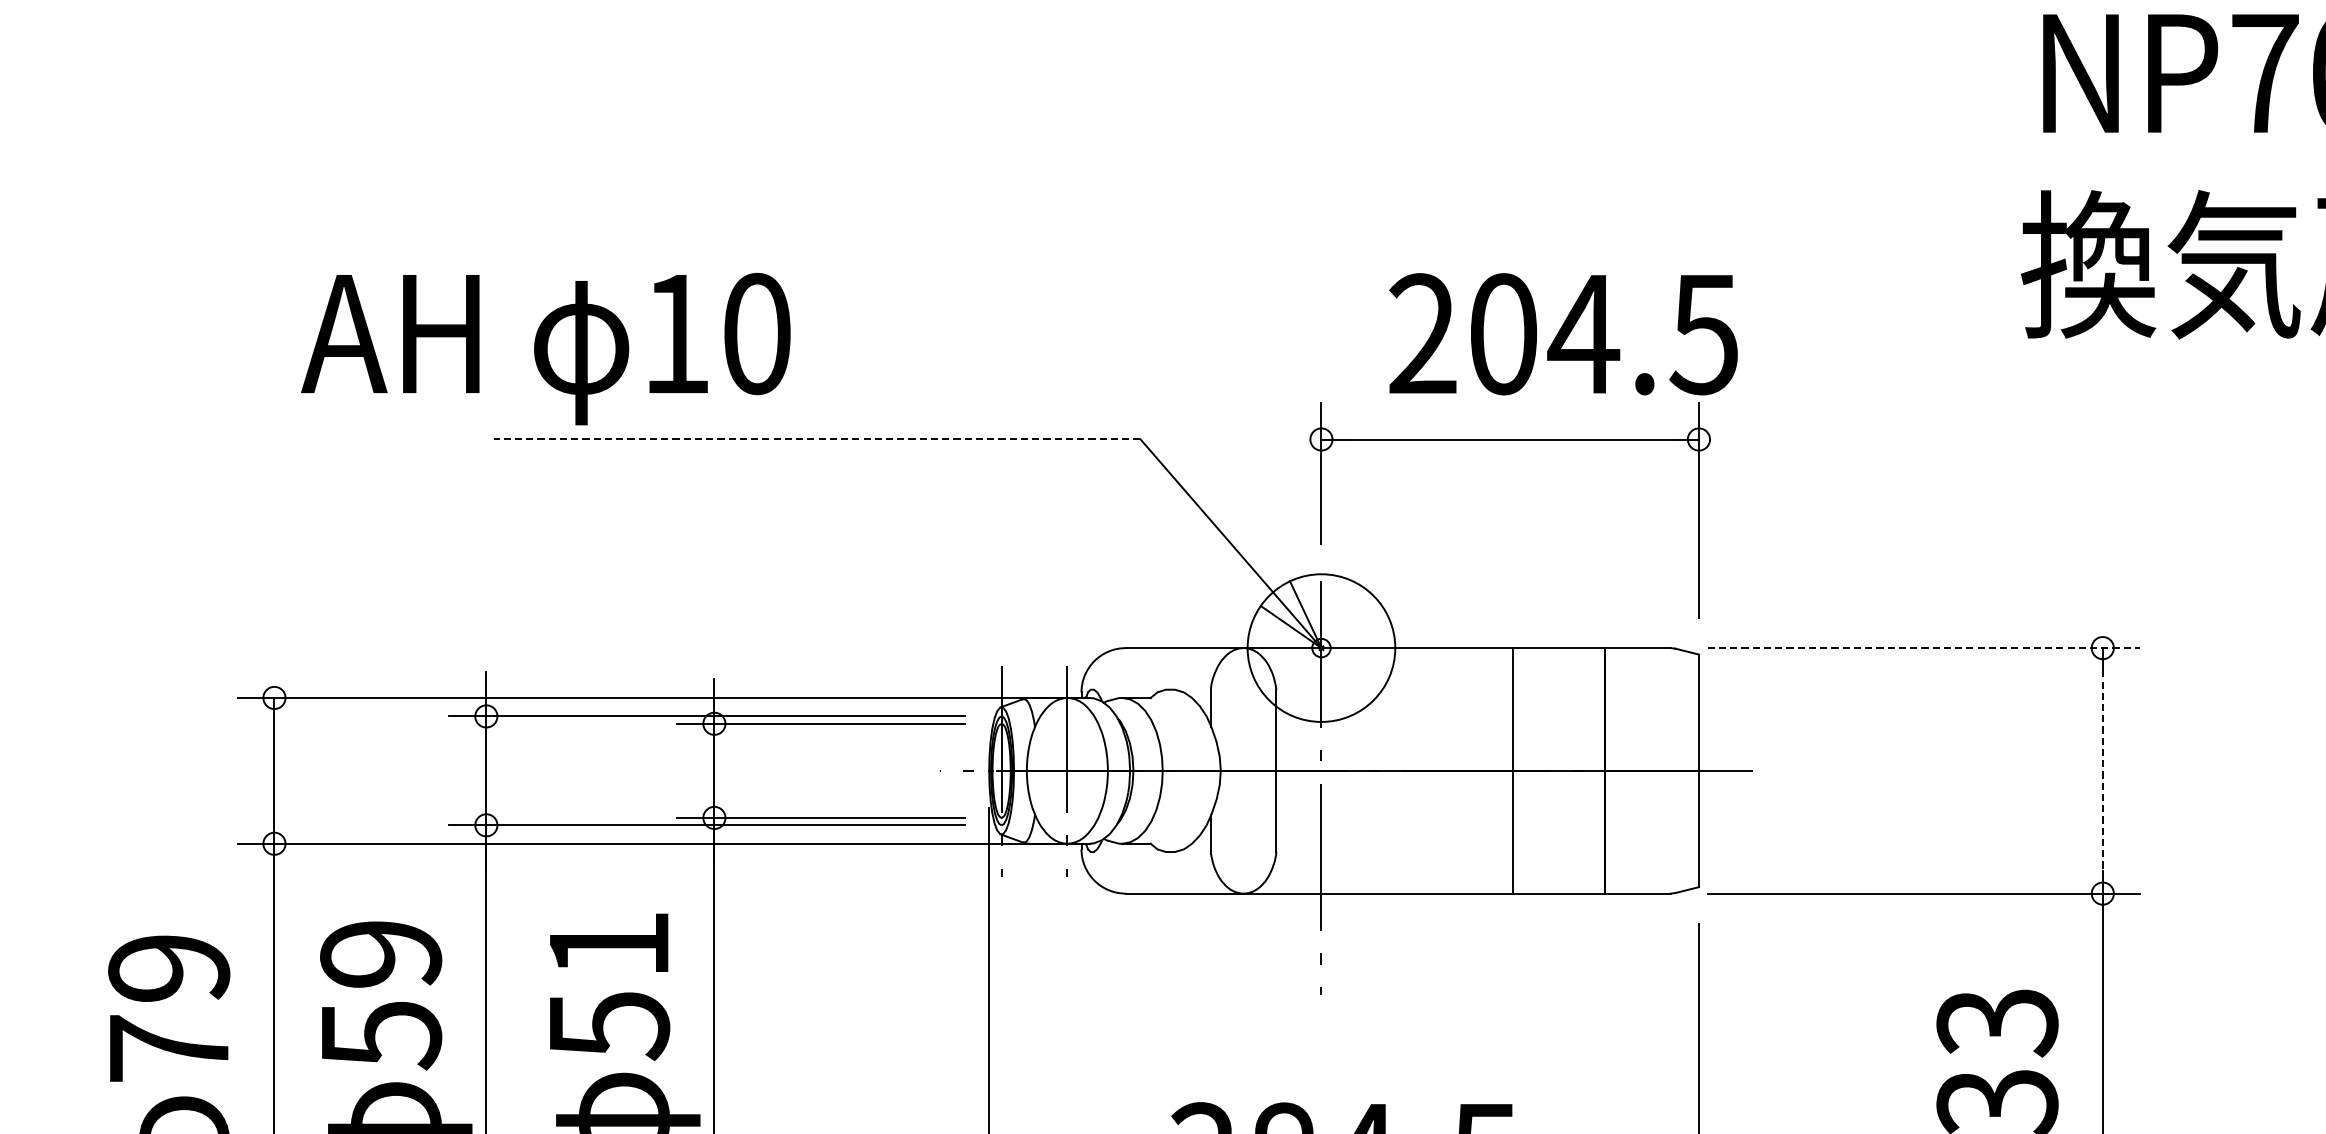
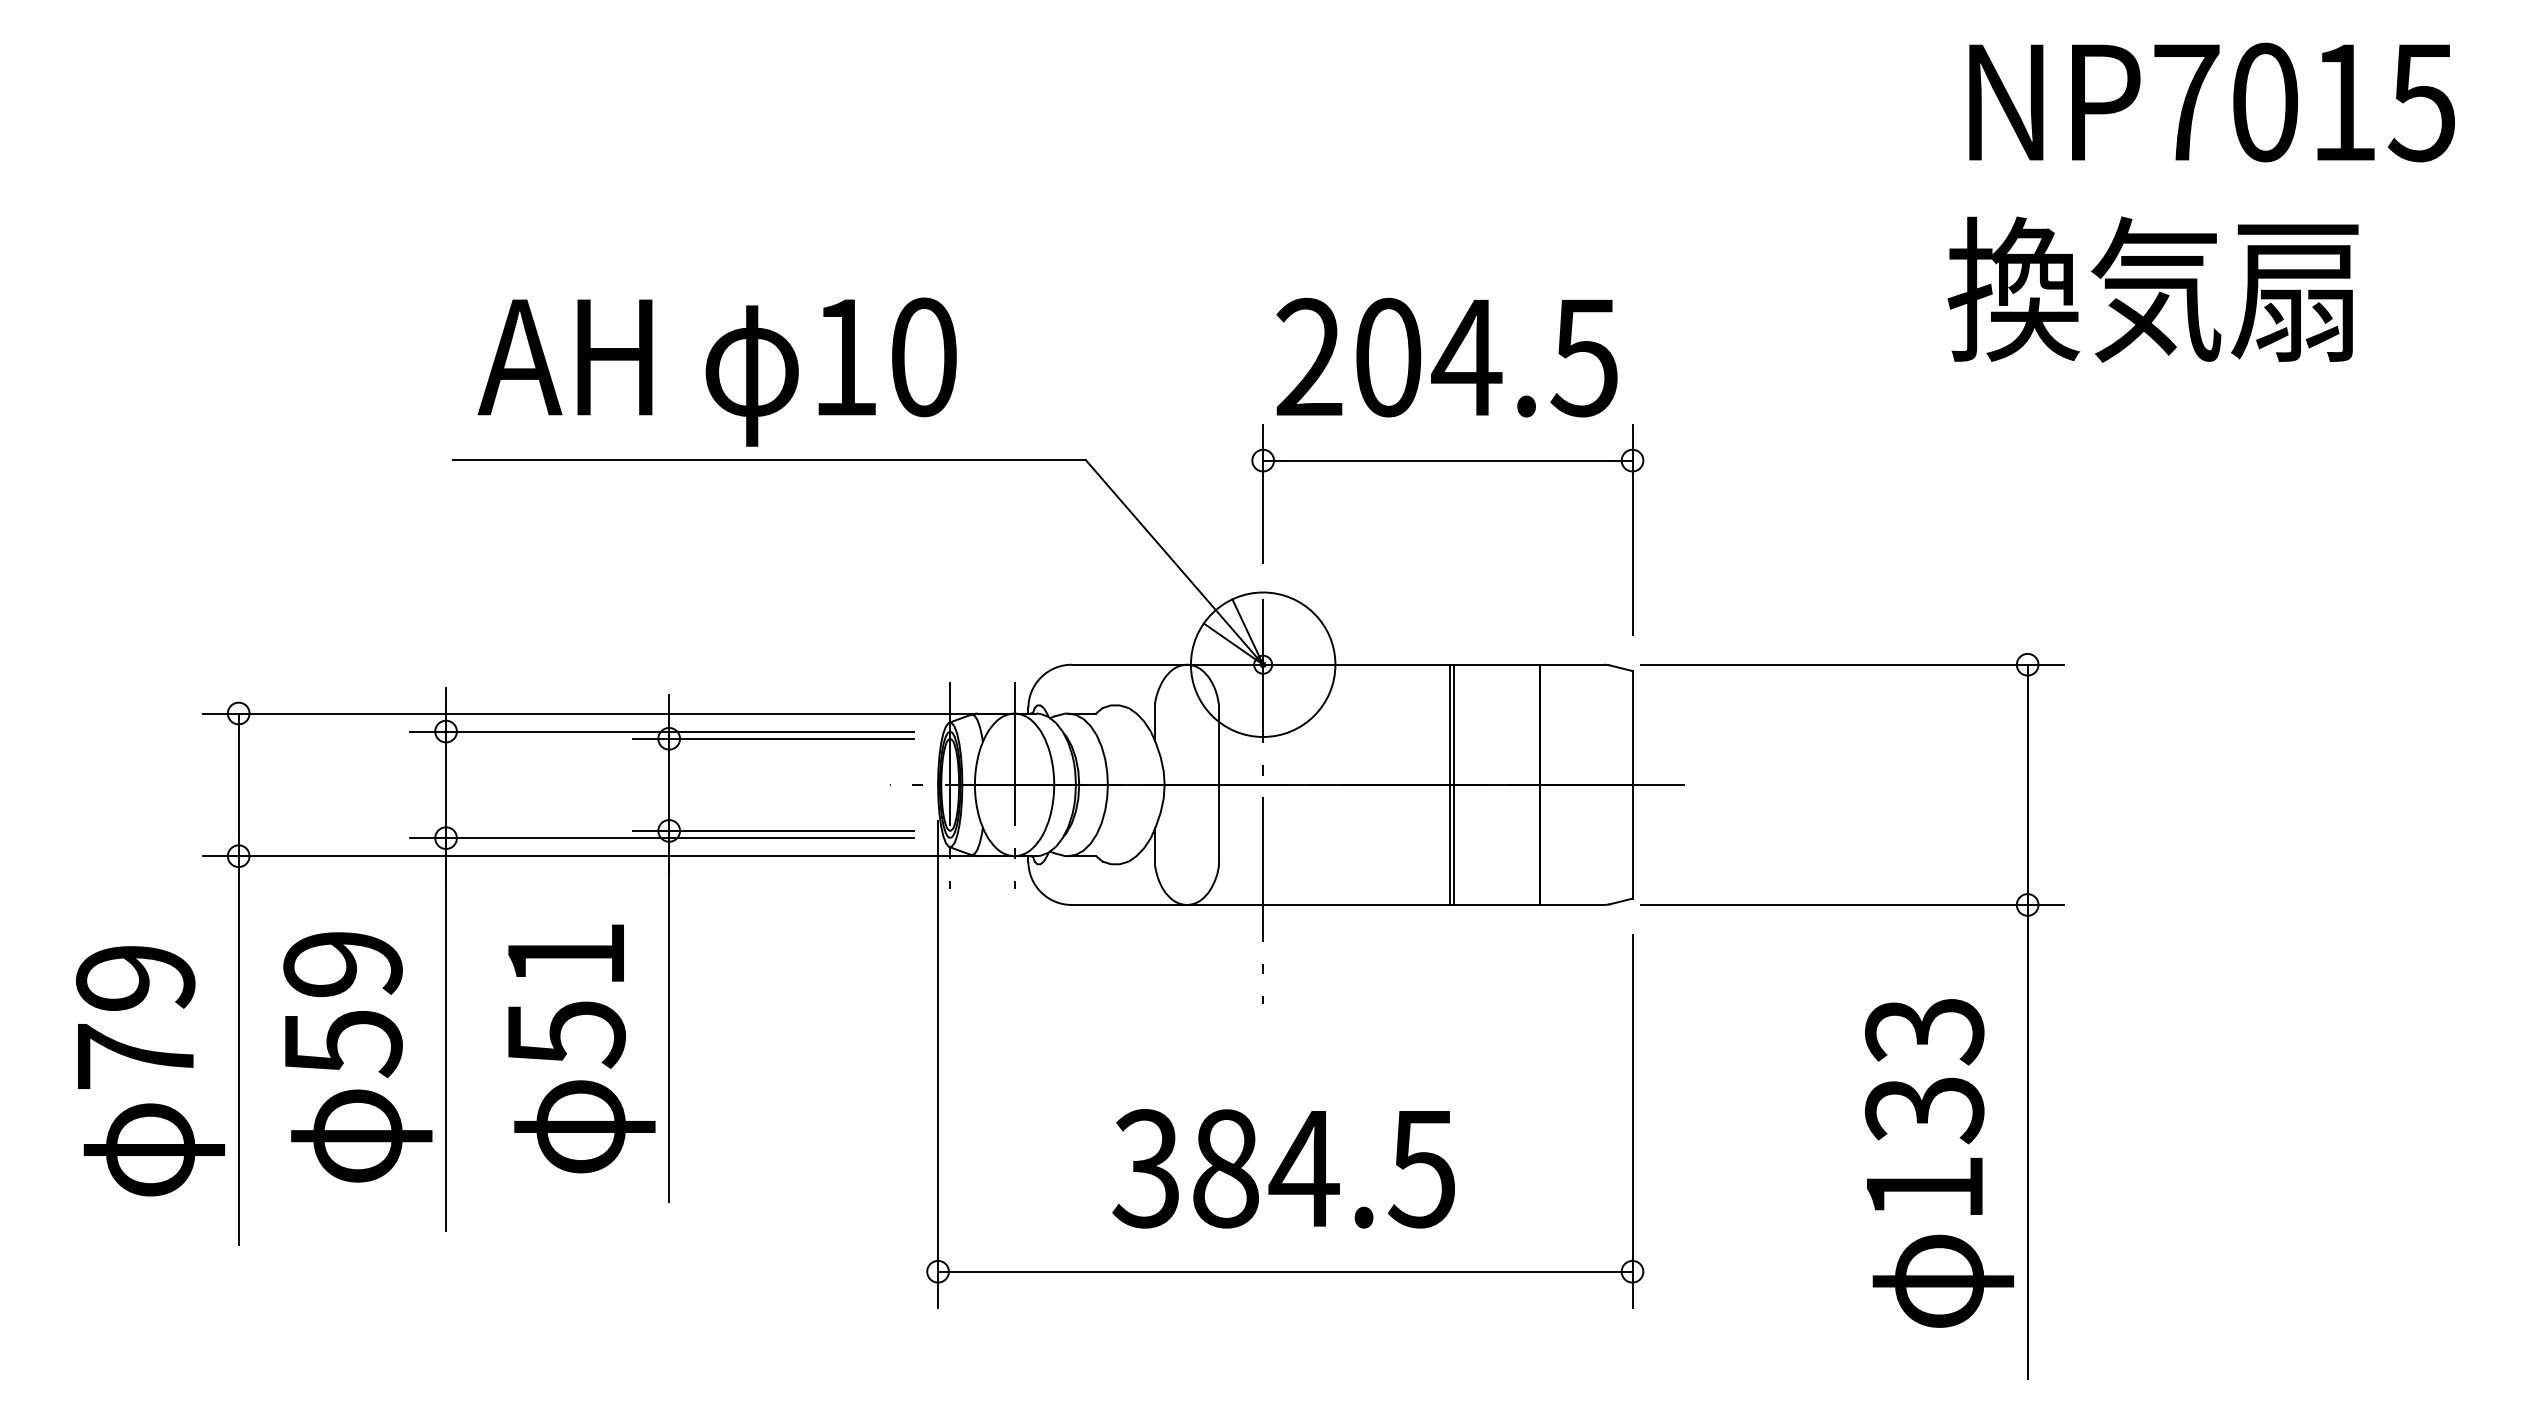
text: (1562, 334) -> (1446, 357), moved
text: (545, 348) -> (716, 371), moved
line: (816, 439) -> (769, 460), dashed -> solid
line: (1923, 647) -> (1852, 664), dashed -> solid
line: (1515, 770) -> (1453, 784), added
line: (2102, 771) -> (2027, 785), dashed -> solid

